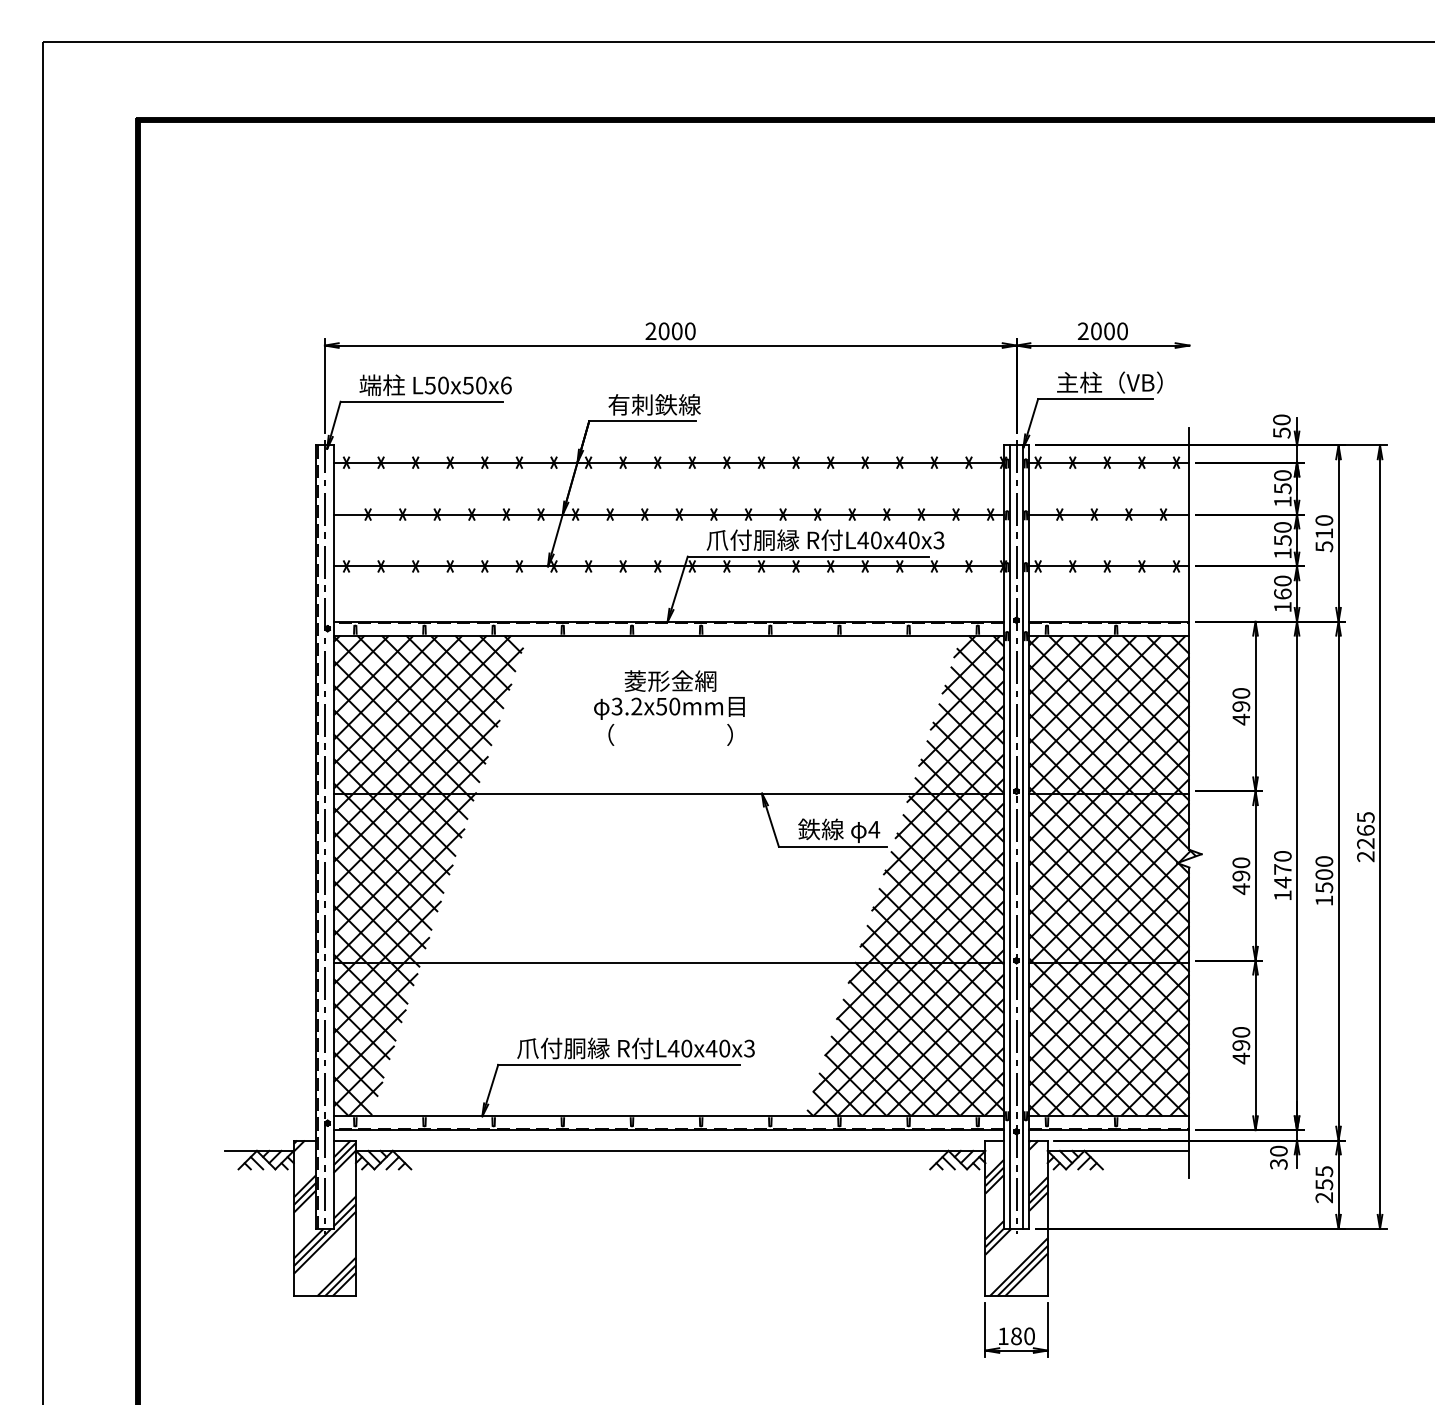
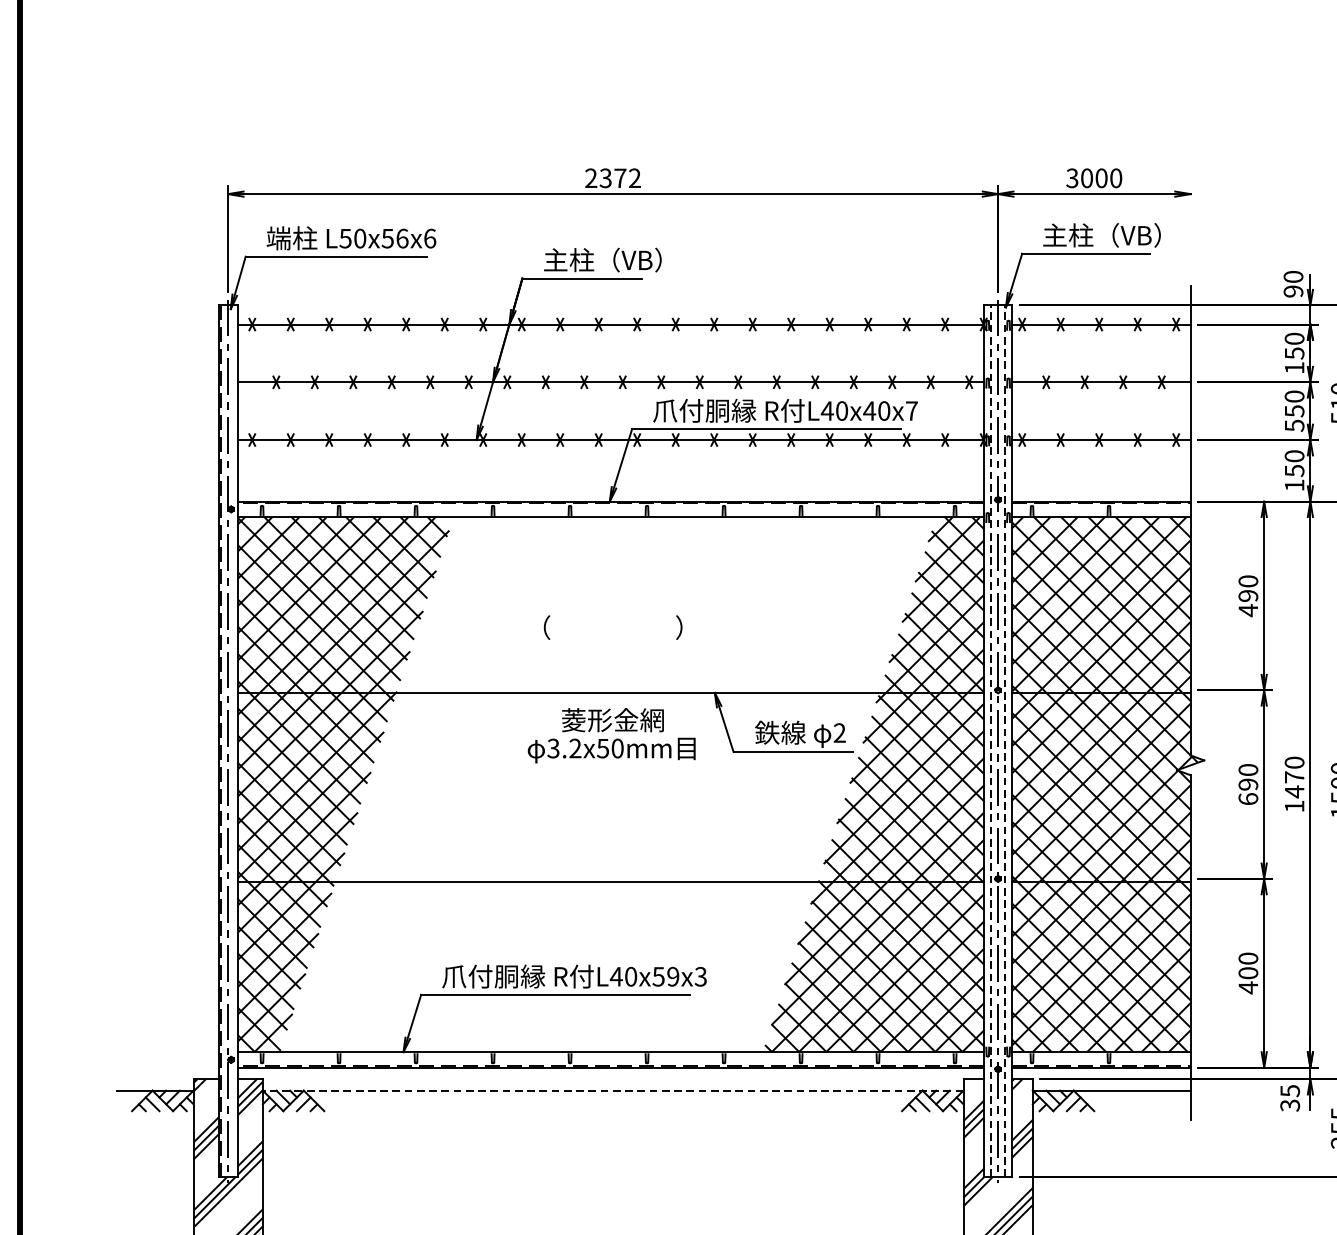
text: (676, 331) -> (619, 178), 2000 -> 2372
text: (1082, 331) -> (1071, 178), 2000 -> 3000
text: (481, 385) -> (402, 238), L50x50x6 -> L50x56x6
text: (661, 404) -> (602, 259), 有刺鉄線 -> 主柱（VB）
text: (1281, 432) -> (1293, 290), 50 -> 90
text: (938, 540) -> (911, 411), L40x40x3 -> L40x40x7
text: (1282, 553) -> (1294, 425), 150 -> 550
text: (1282, 593) -> (1294, 470), 160 -> 150
text: (669, 694) -> (611, 735), moved
text: (874, 829) -> (840, 732), 4 -> 2
line: (1009, 837) -> (990, 741), solid -> dashed
line: (1023, 837) -> (1005, 741), solid -> dashed
text: (1241, 889) -> (1248, 799), 490 -> 690
text: (1241, 1045) -> (1248, 973), 490 -> 400
text: (717, 1048) -> (665, 976), L40x40x3 -> L40x59x3
line: (670, 1150) -> (612, 1090), solid -> dashed
text: (1278, 1150) -> (1289, 1090), 30 -> 35

